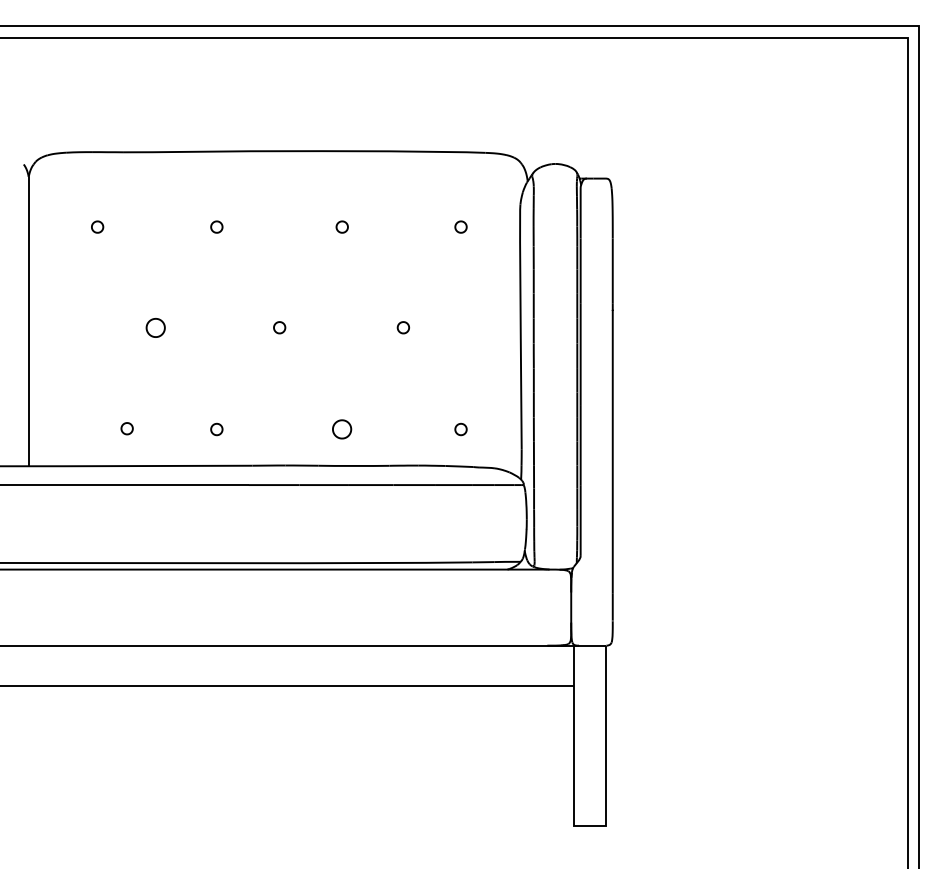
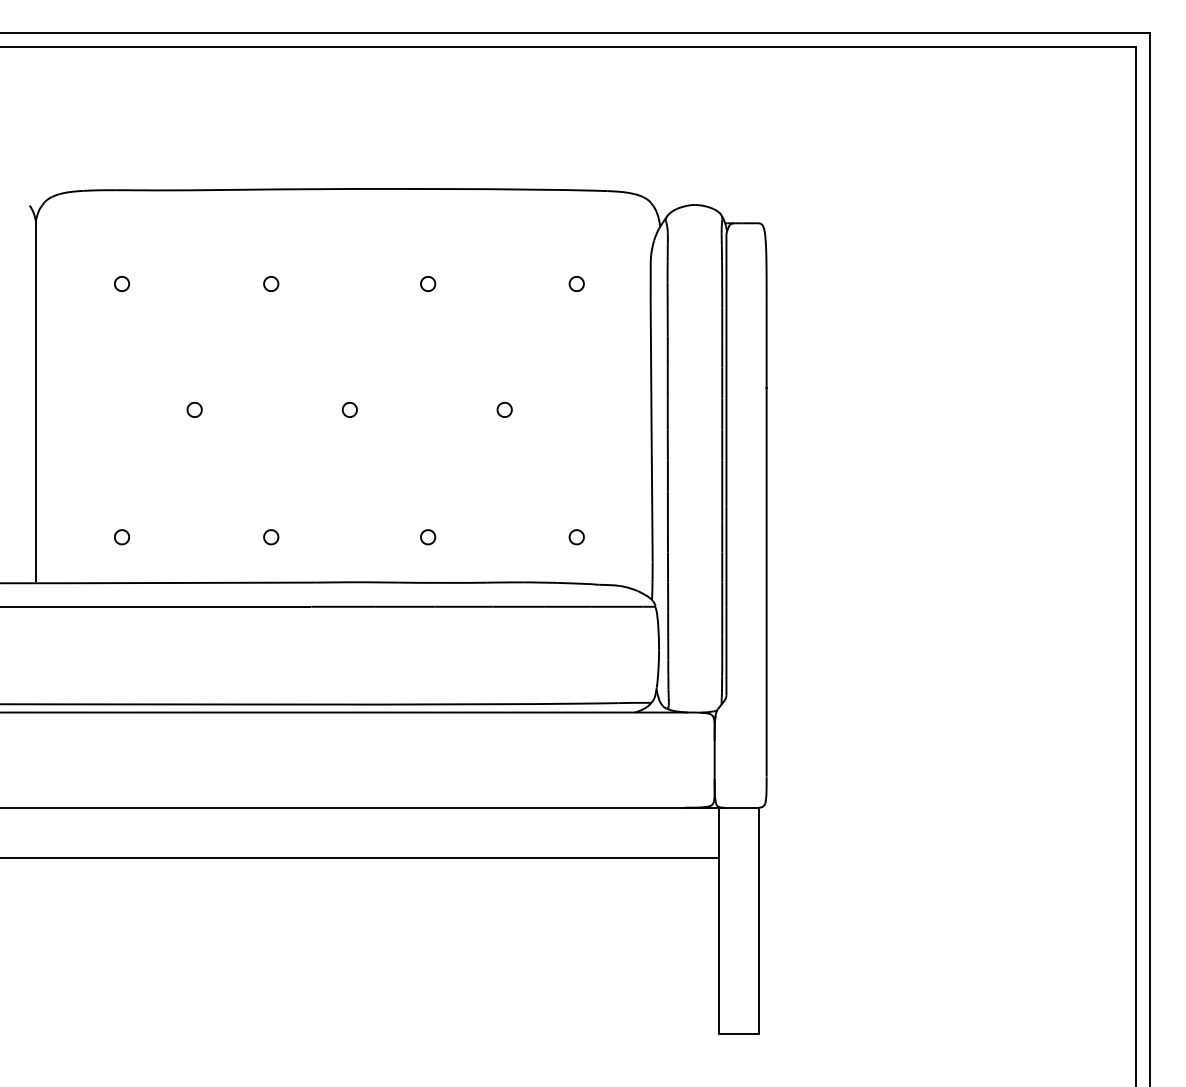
part: (155, 327) -> (194, 409), size x0.62
part: (127, 428) -> (122, 537), moved
part: (342, 429) -> (428, 537), size x0.62

